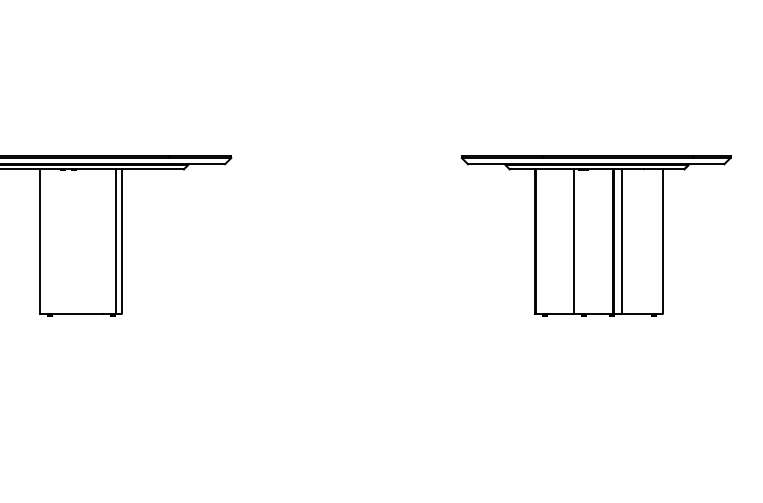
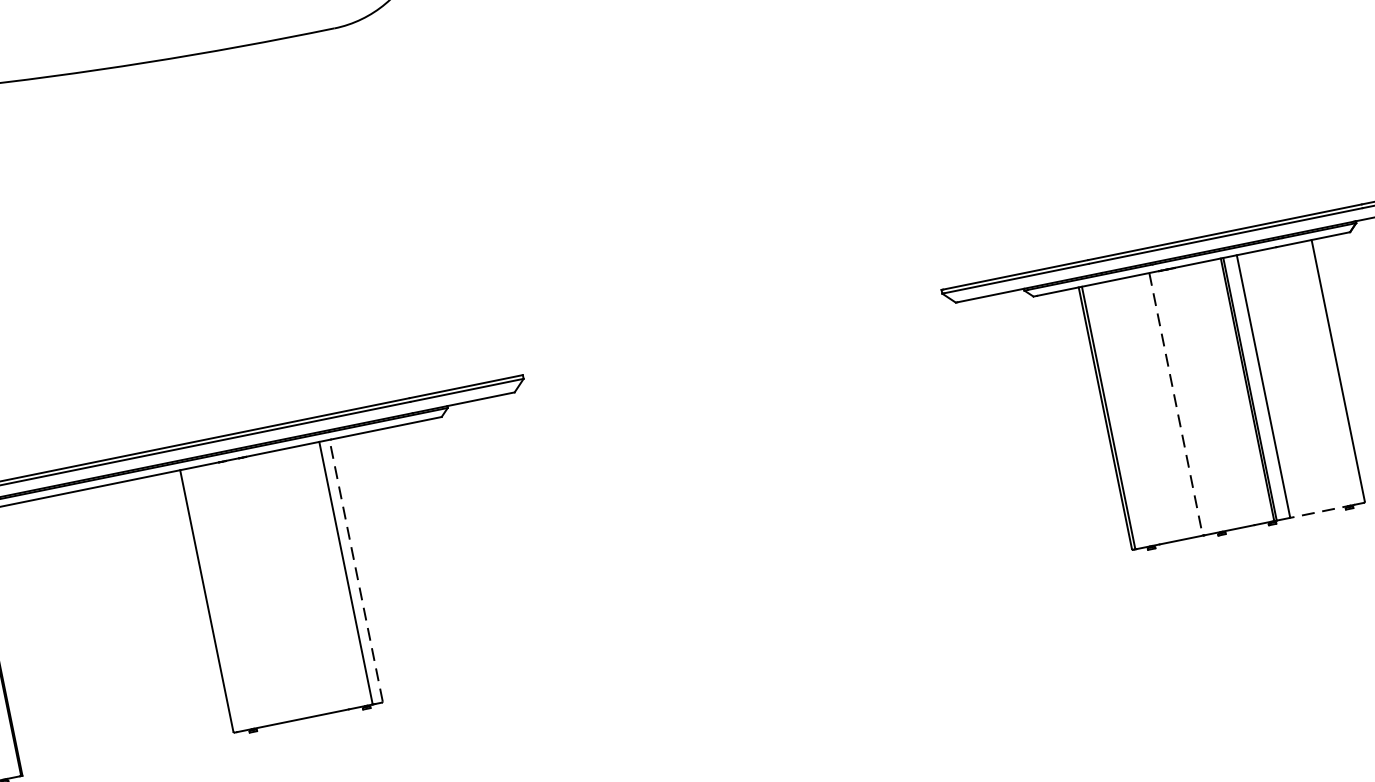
line: (122, 240) -> (356, 568), solid -> dashed
line: (573, 241) -> (1175, 403), solid -> dashed
line: (638, 314) -> (1320, 512), solid -> dashed

